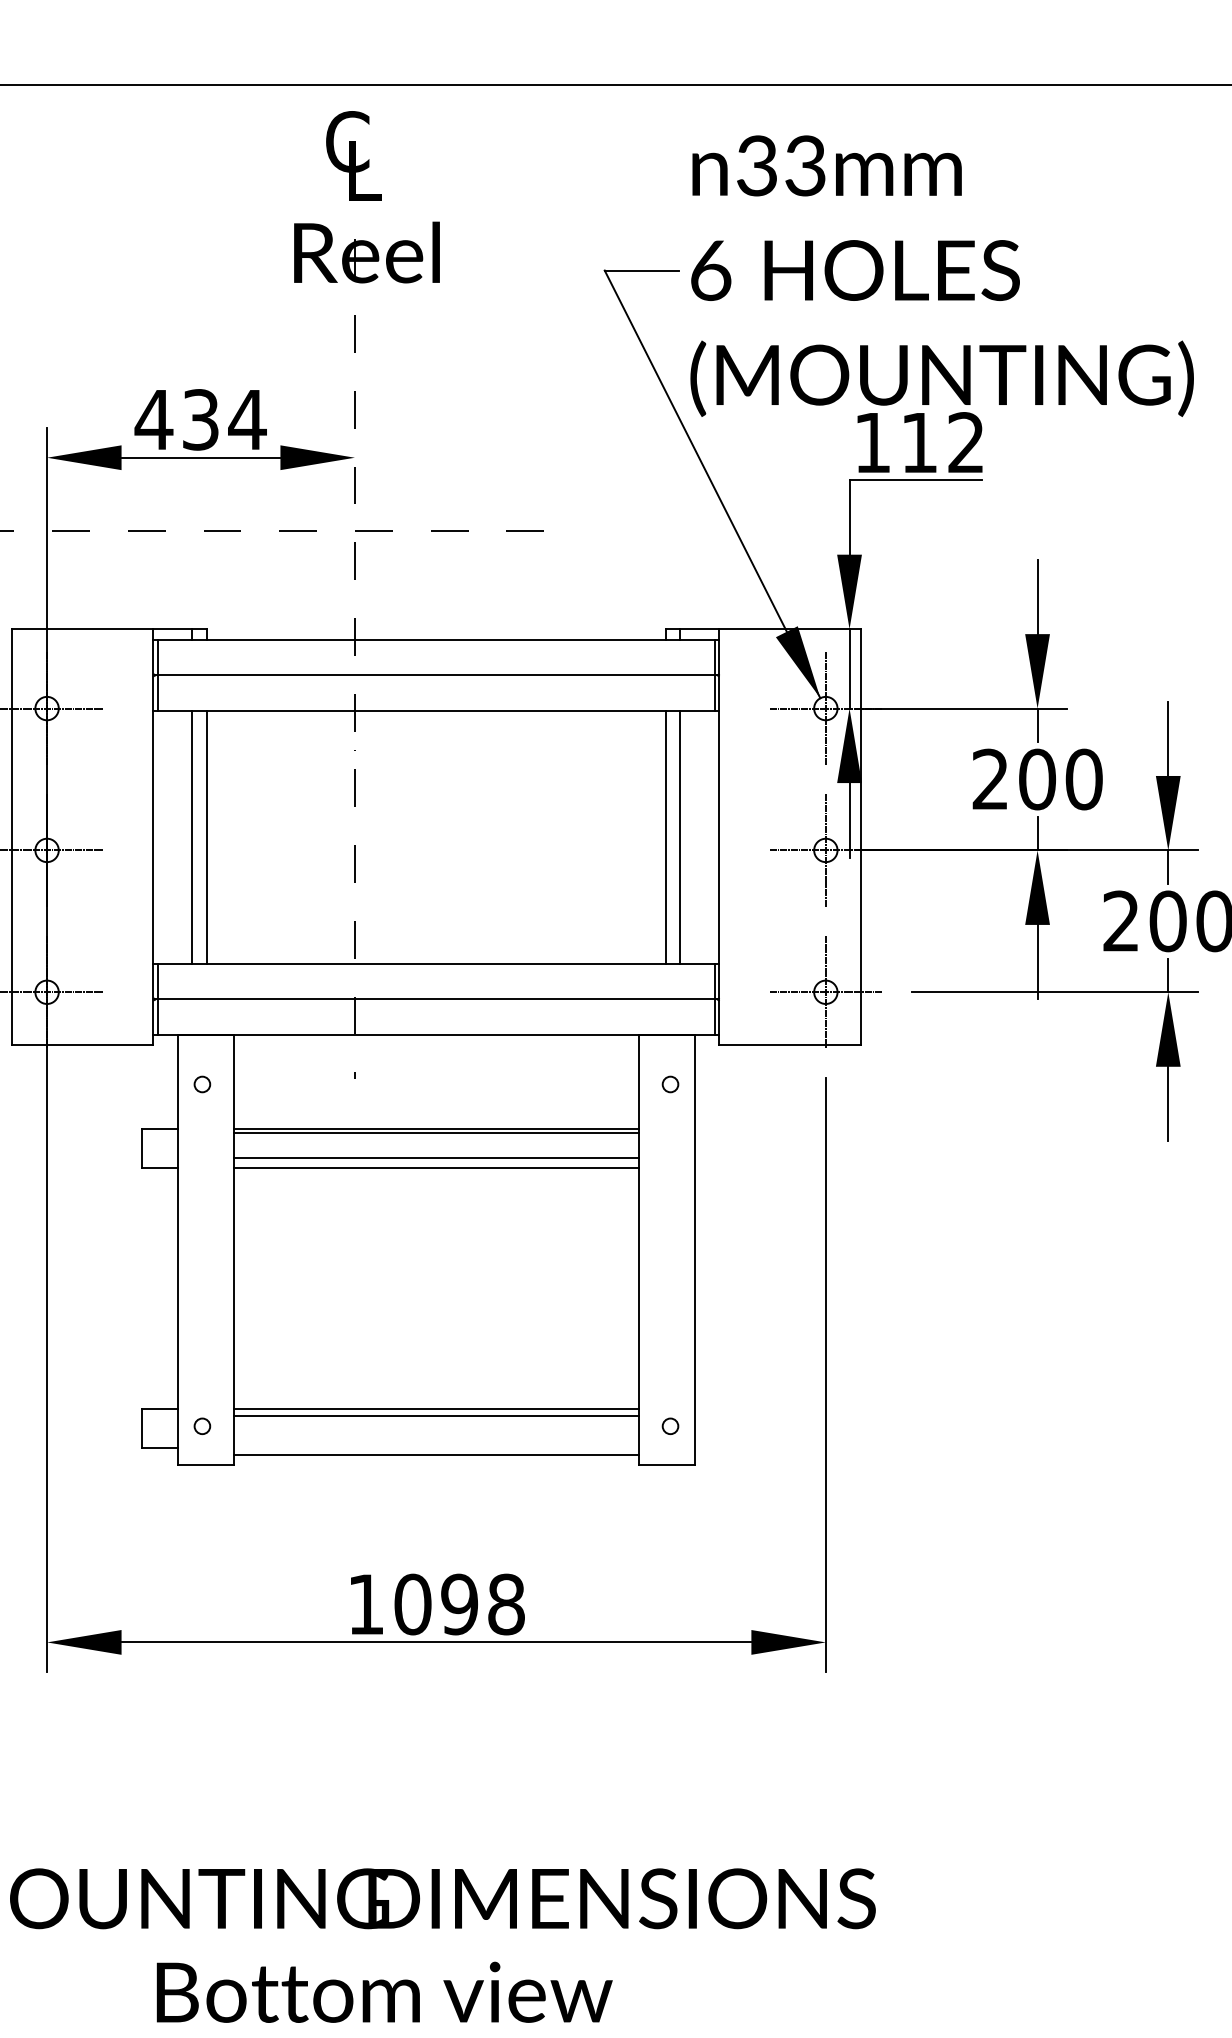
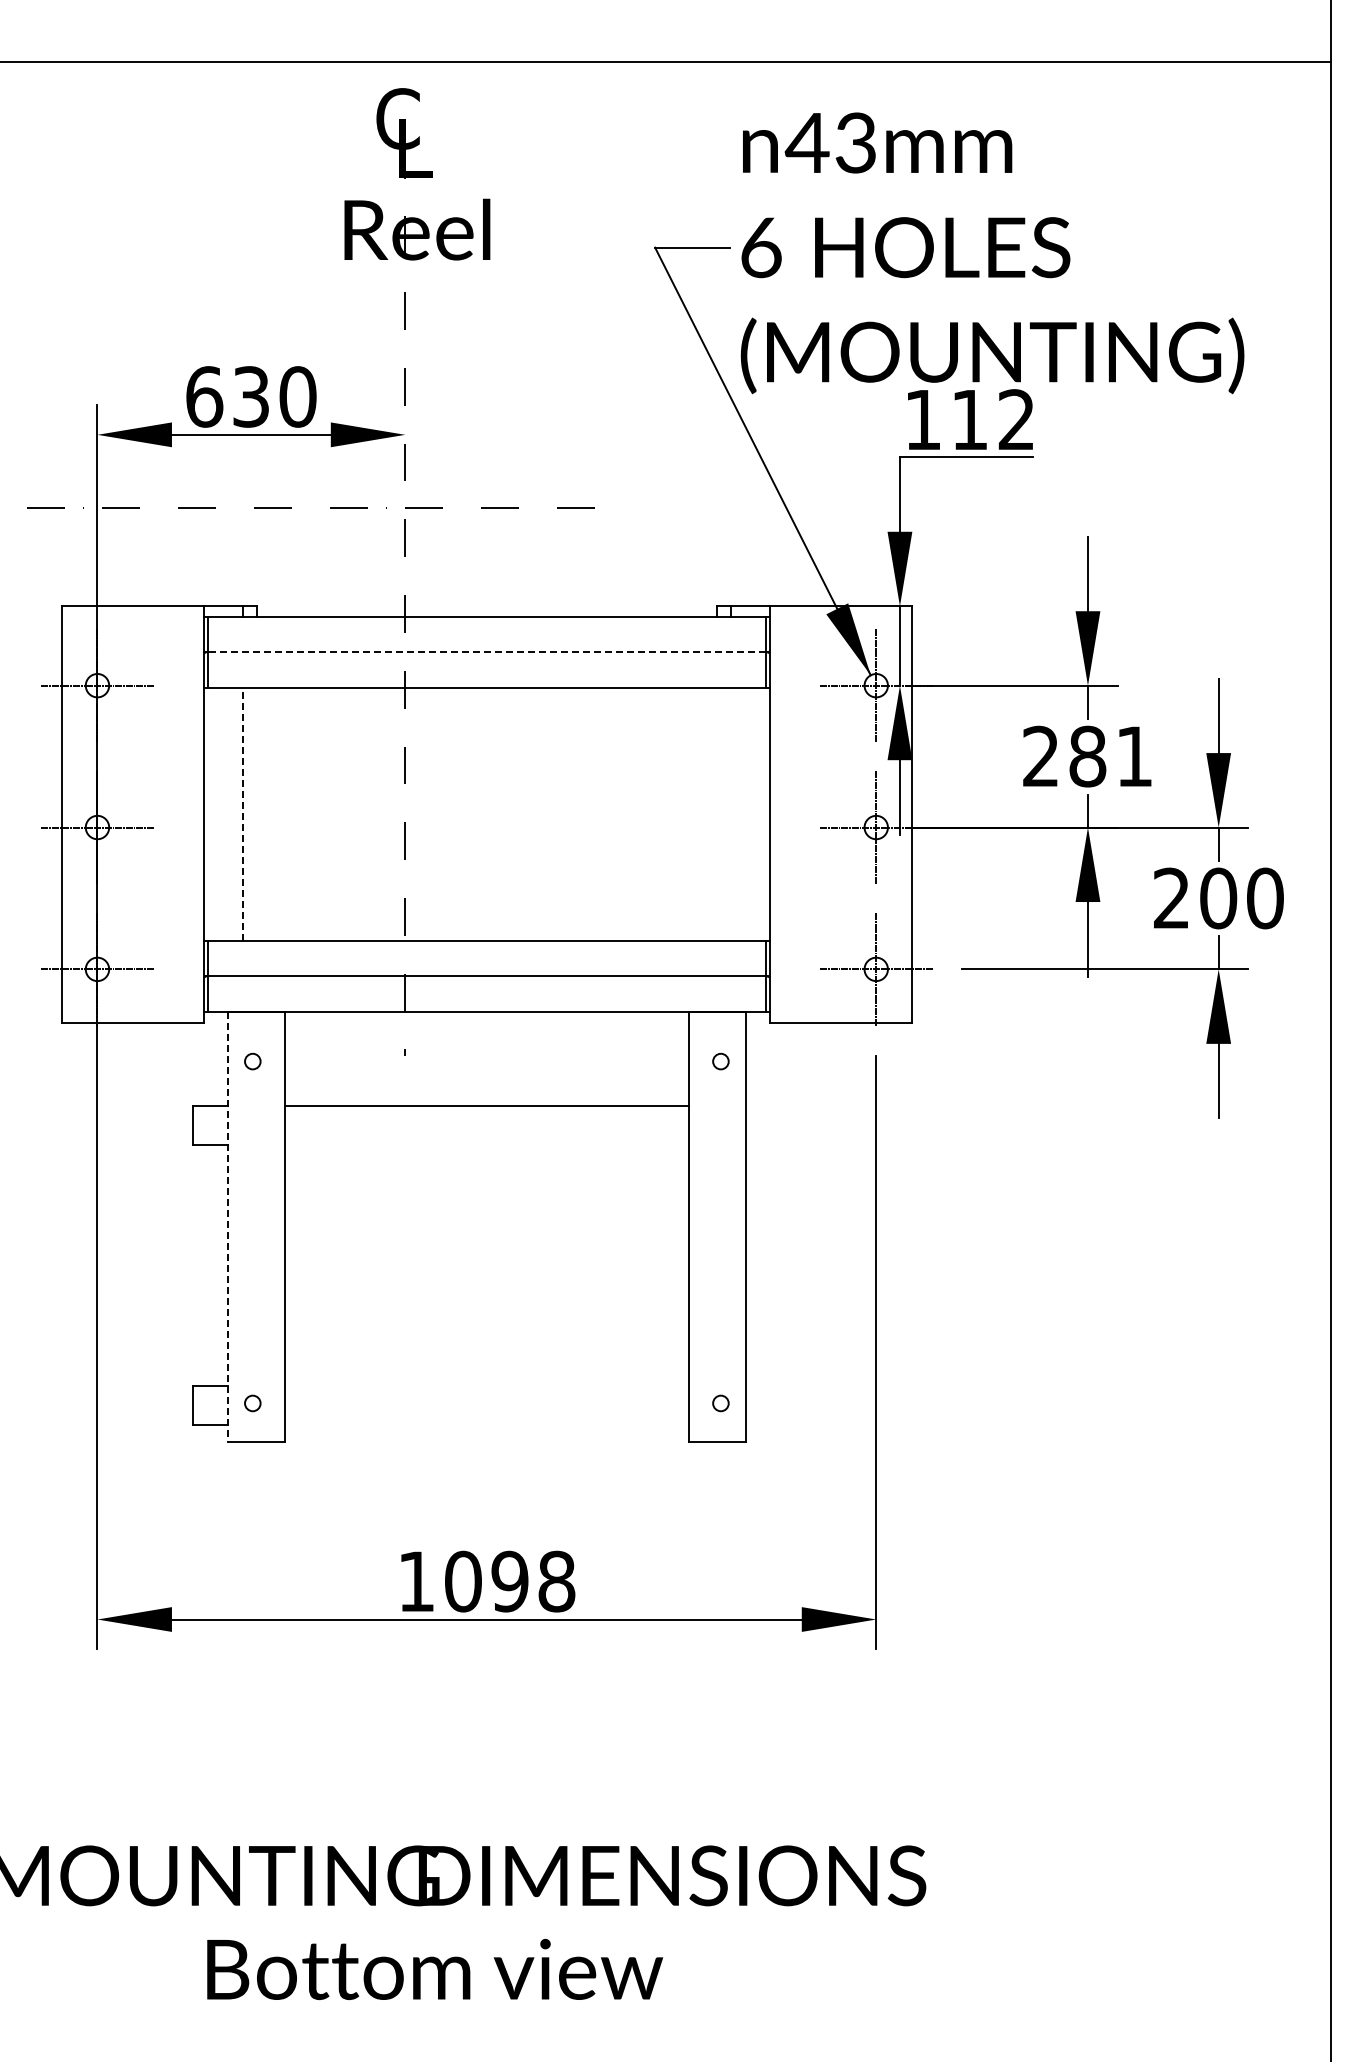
text: (756, 165) -> (806, 142), 33mm -> 43mm
text: (200, 419) -> (250, 396), 434 -> 630
line: (436, 675) -> (486, 652), solid -> dashed
text: (1061, 779) -> (1111, 756), 200 -> 281
line: (192, 837) -> (242, 814), solid -> dashed
line: (207, 837) -> (257, 814), removed
line: (666, 837) -> (716, 814), removed
line: (680, 837) -> (730, 814), removed
line: (436, 1132) -> (486, 1109), removed
line: (436, 1157) -> (486, 1134), removed
line: (436, 1168) -> (486, 1145), removed
line: (177, 1250) -> (227, 1227), solid -> dashed
line: (436, 1408) -> (486, 1385), removed
line: (436, 1415) -> (486, 1392), removed
line: (436, 1454) -> (486, 1431), removed

